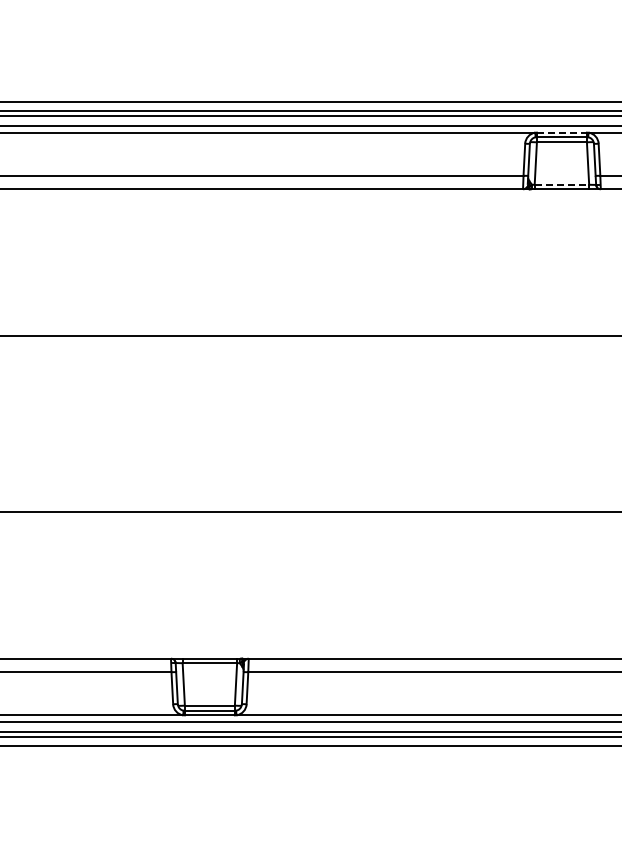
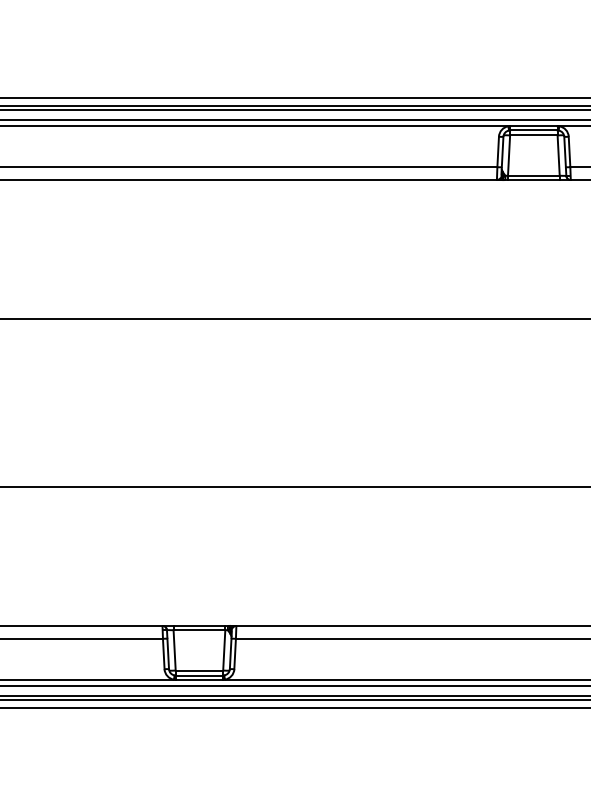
line: (562, 132) -> (534, 126), dashed -> solid
line: (562, 184) -> (534, 175), dashed -> solid

